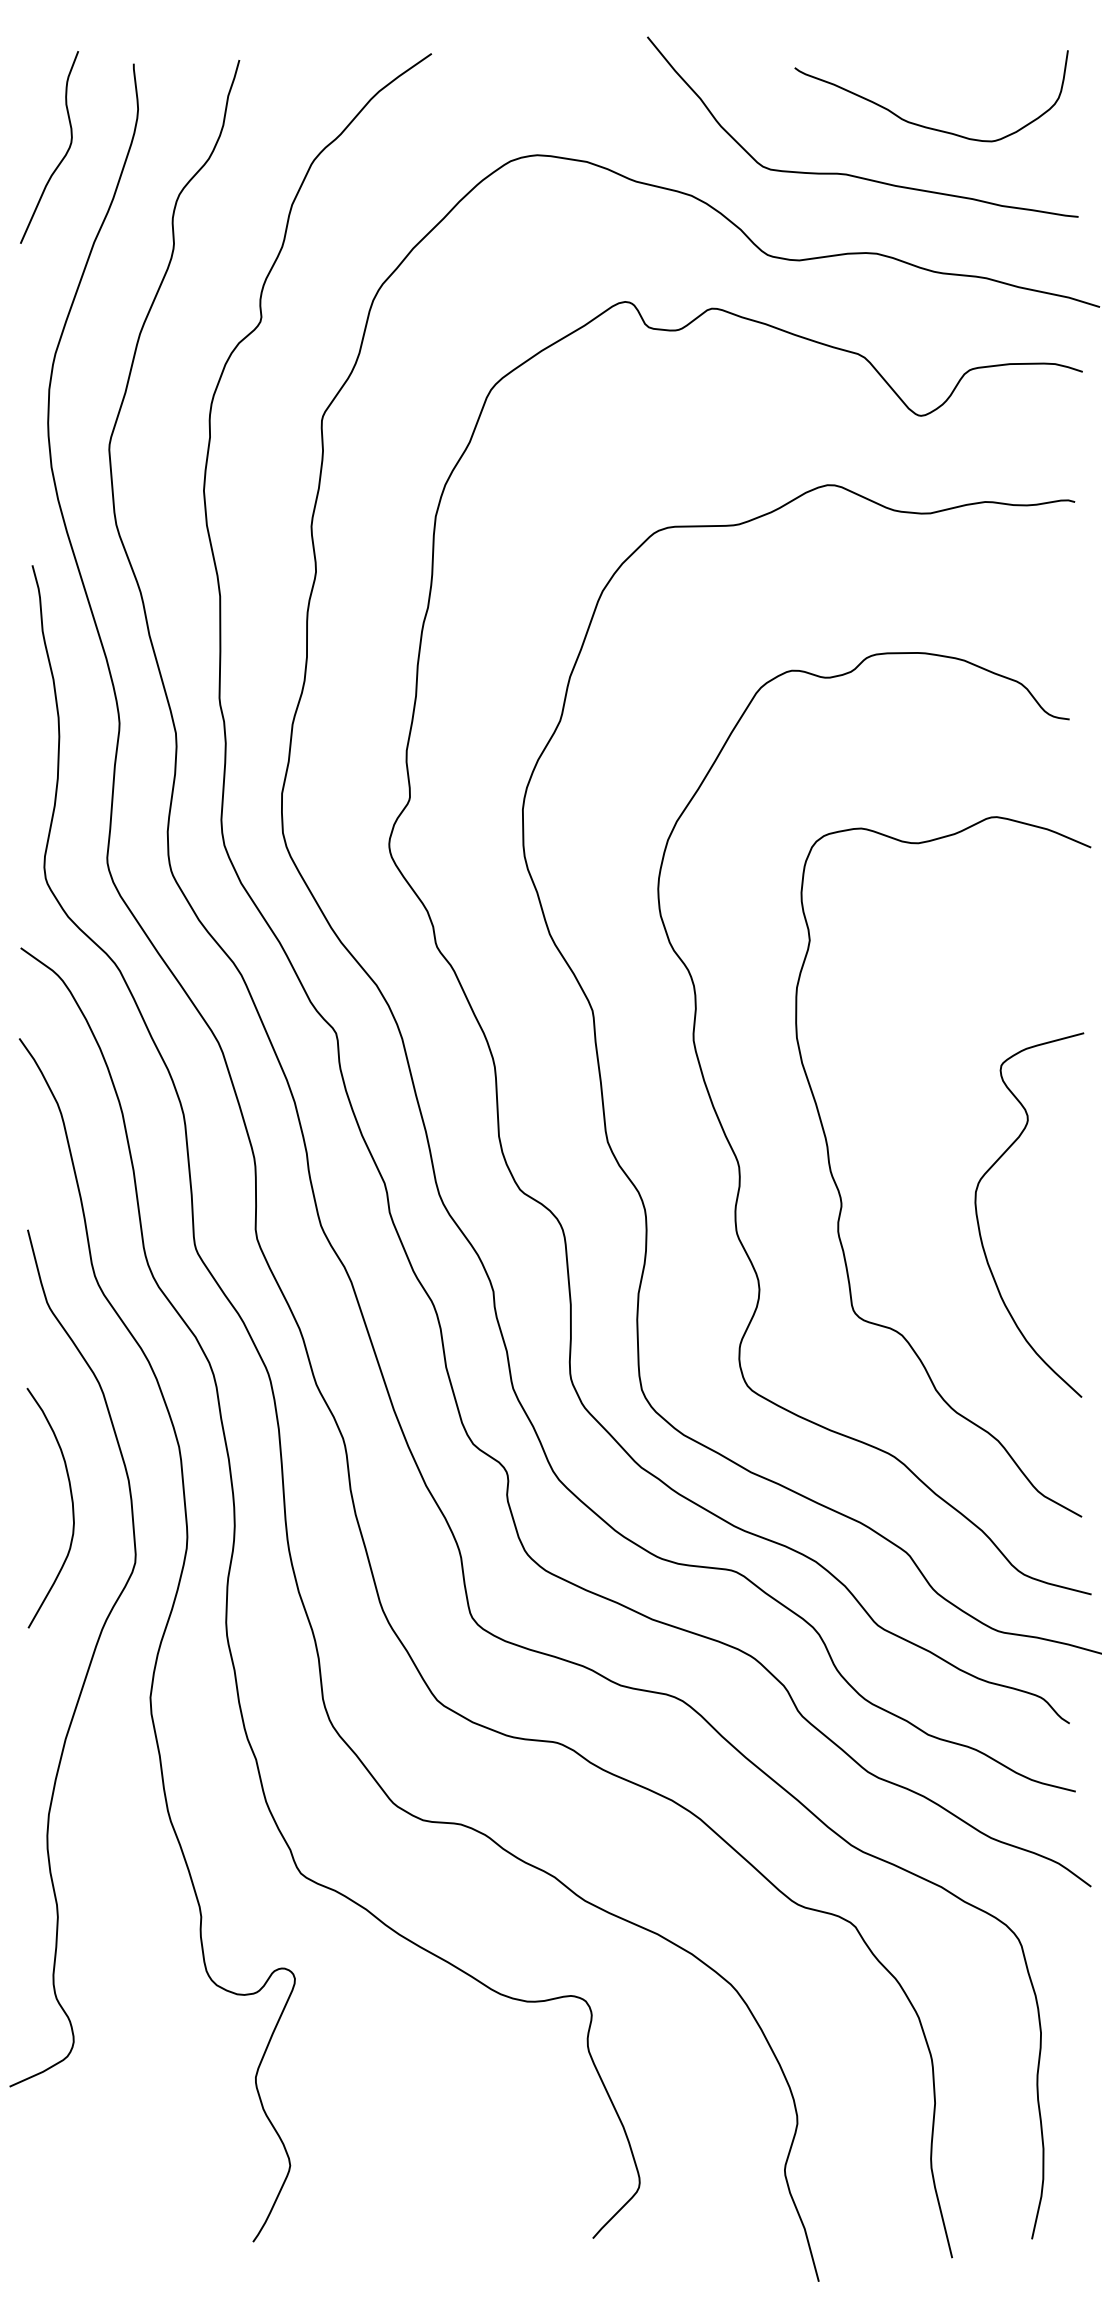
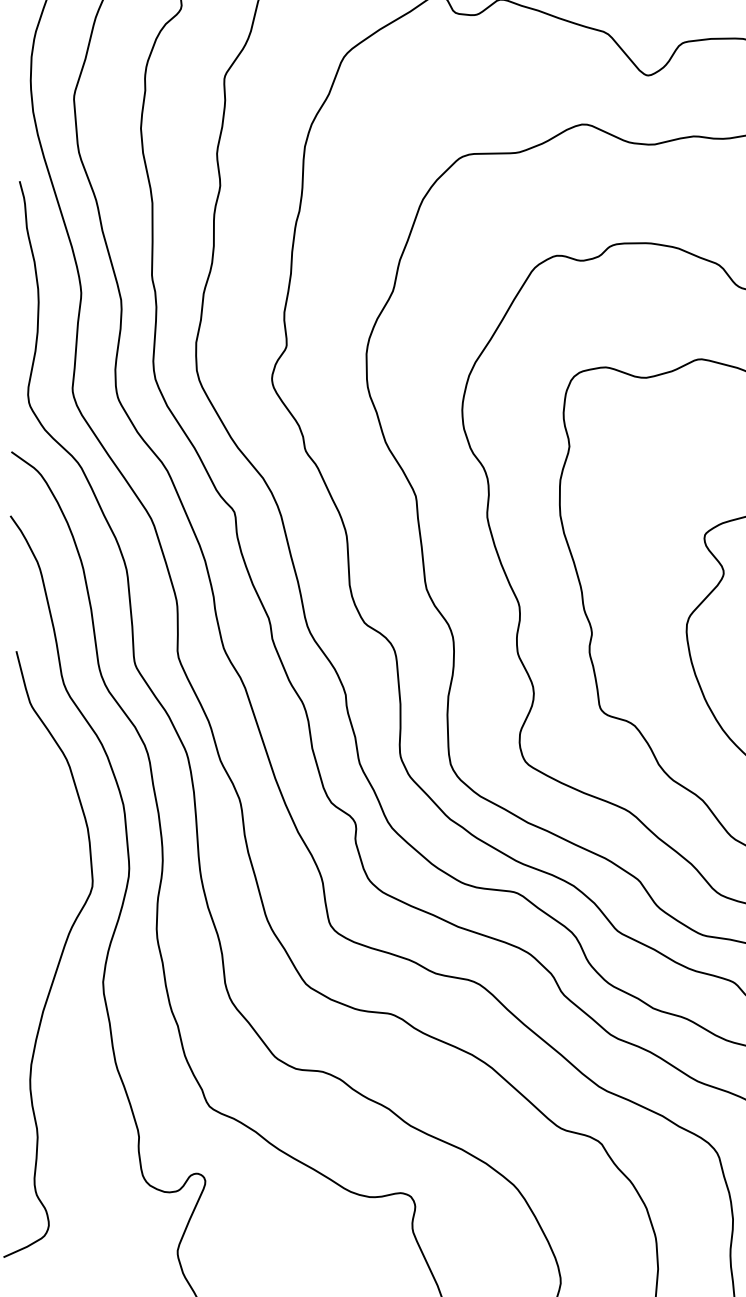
curve: (71, 1502) -> (47, 844), removed

